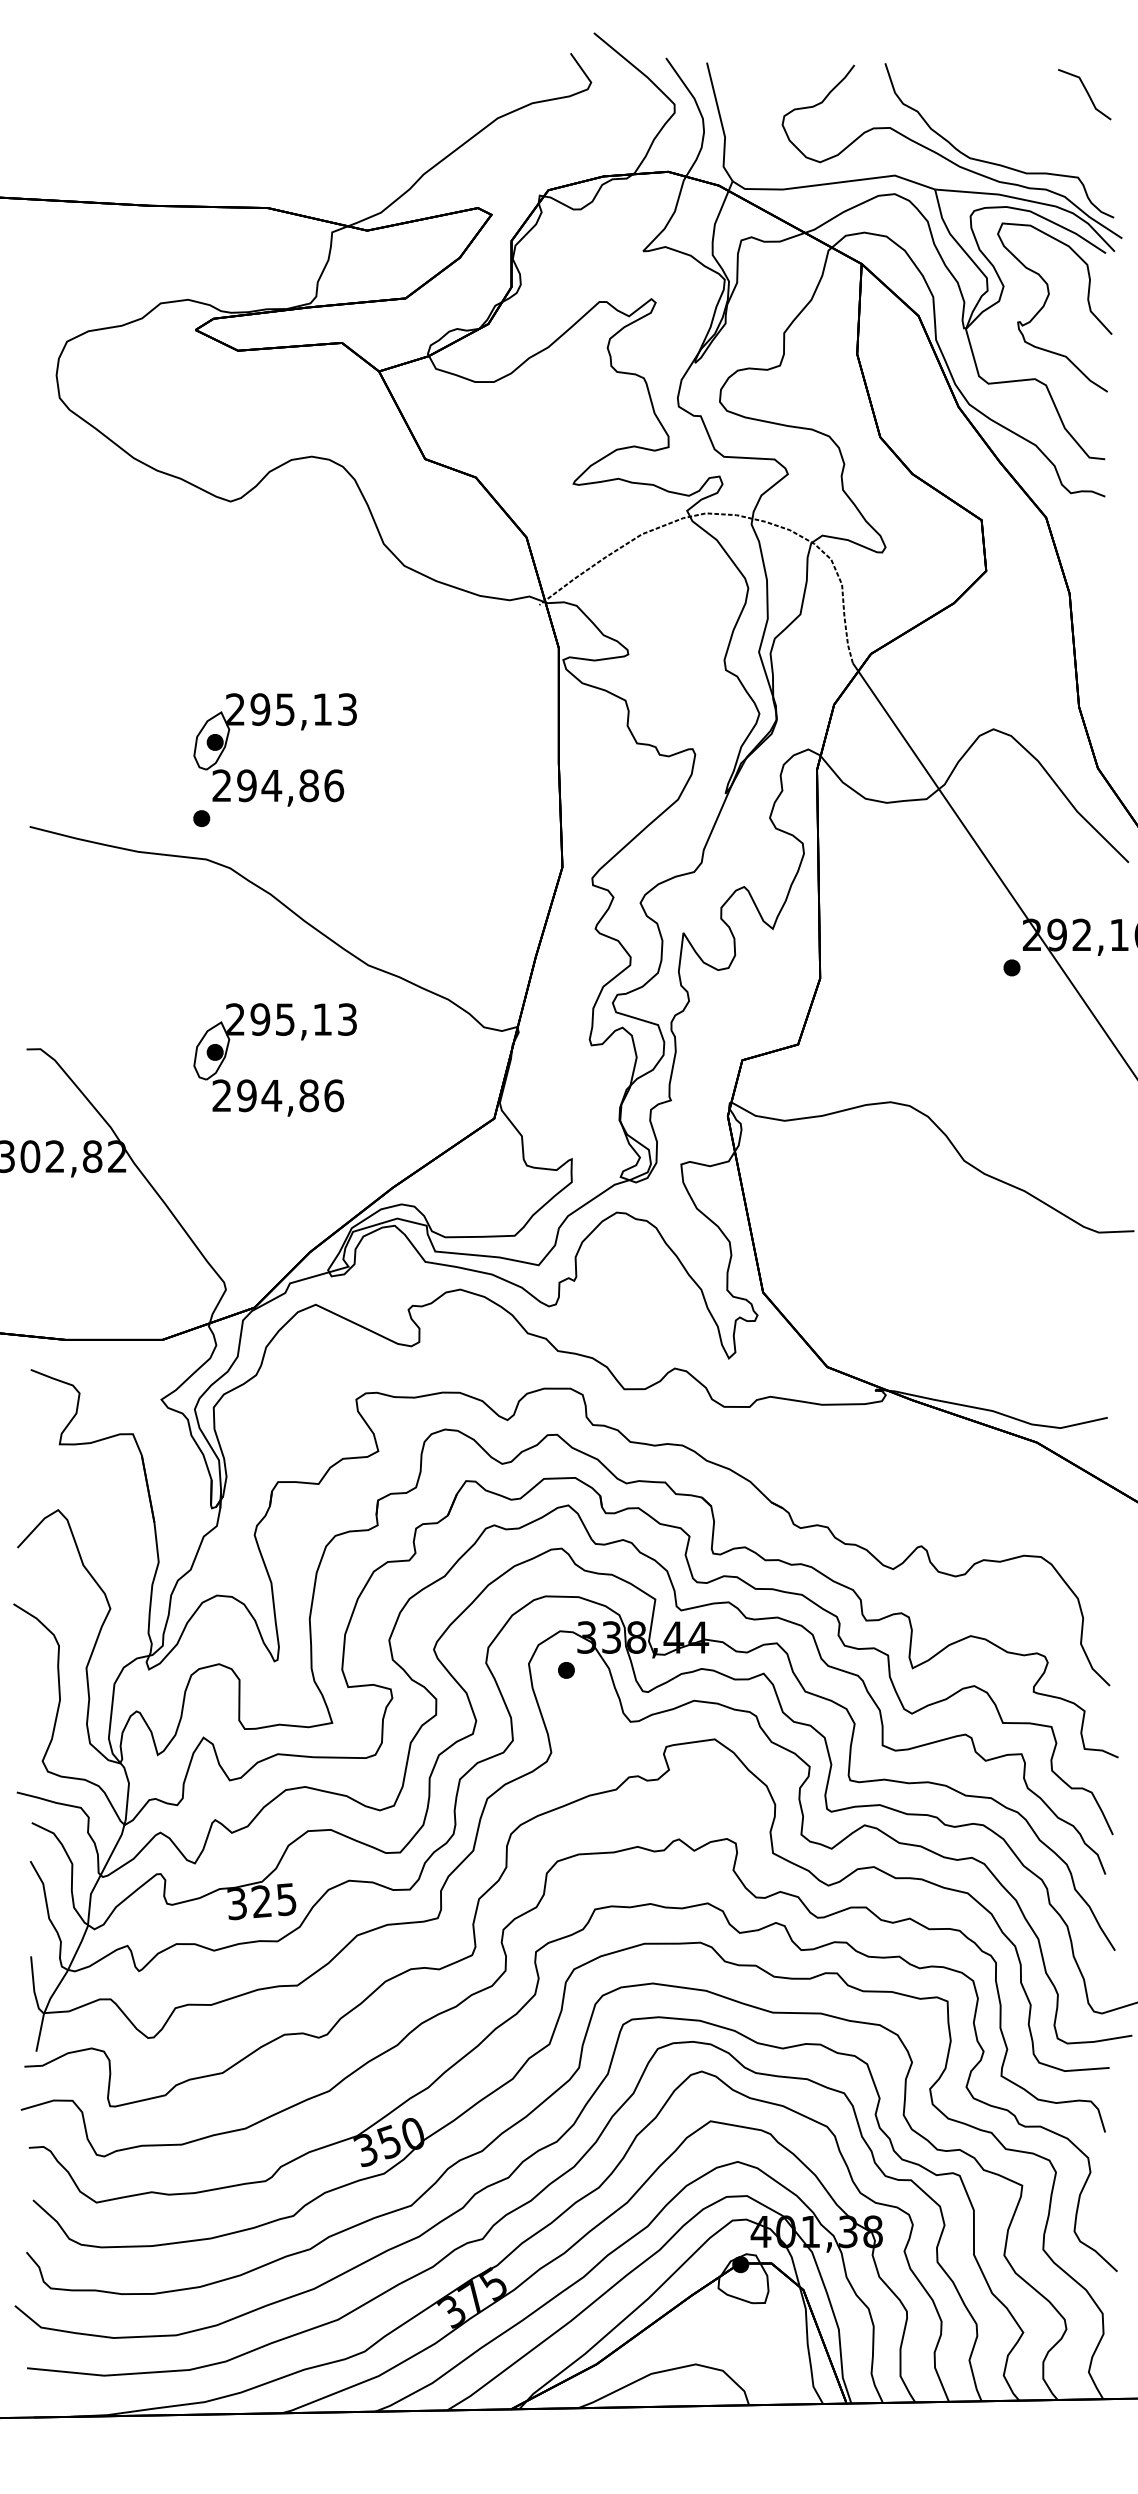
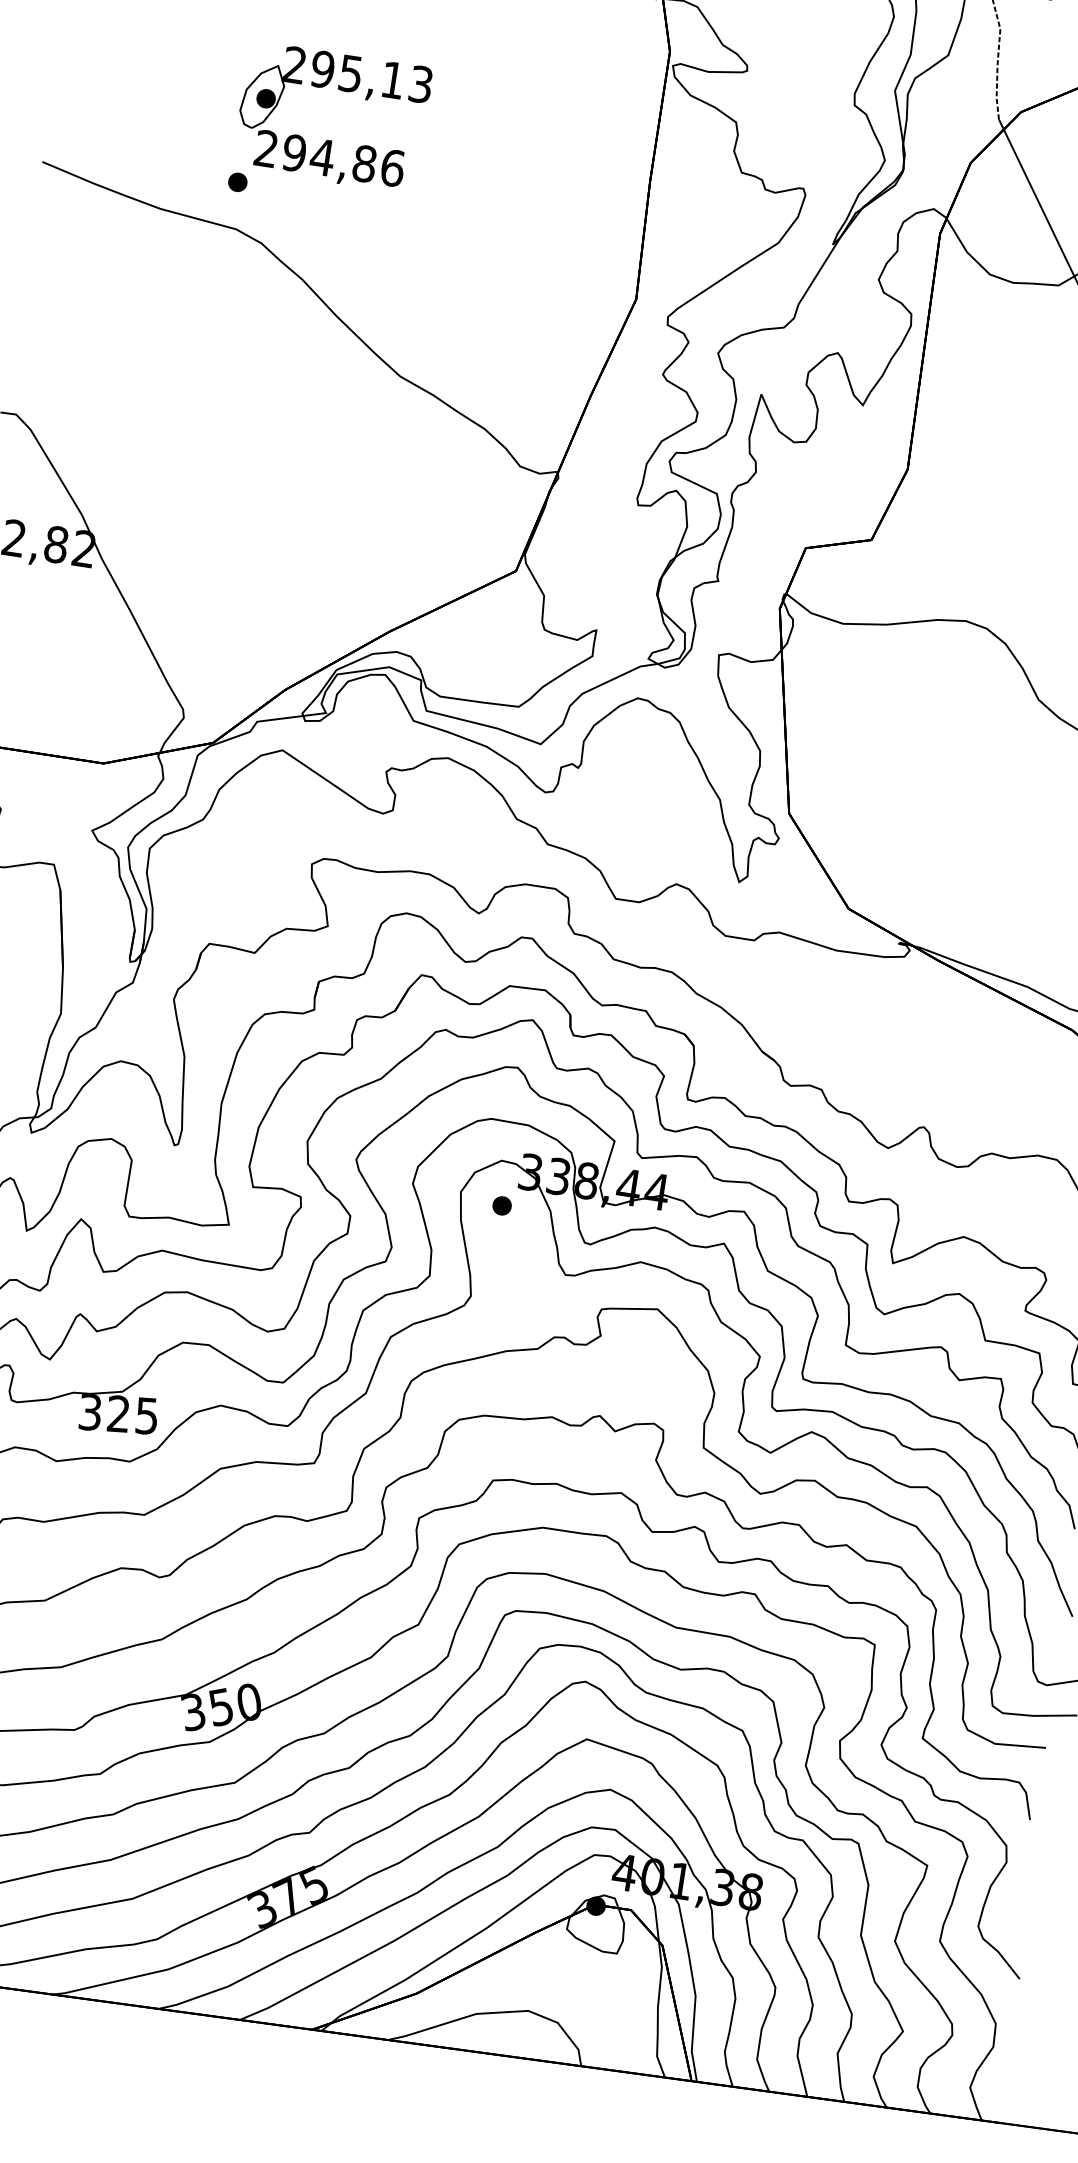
part: (274, 1080) -> (274, 490), removed

